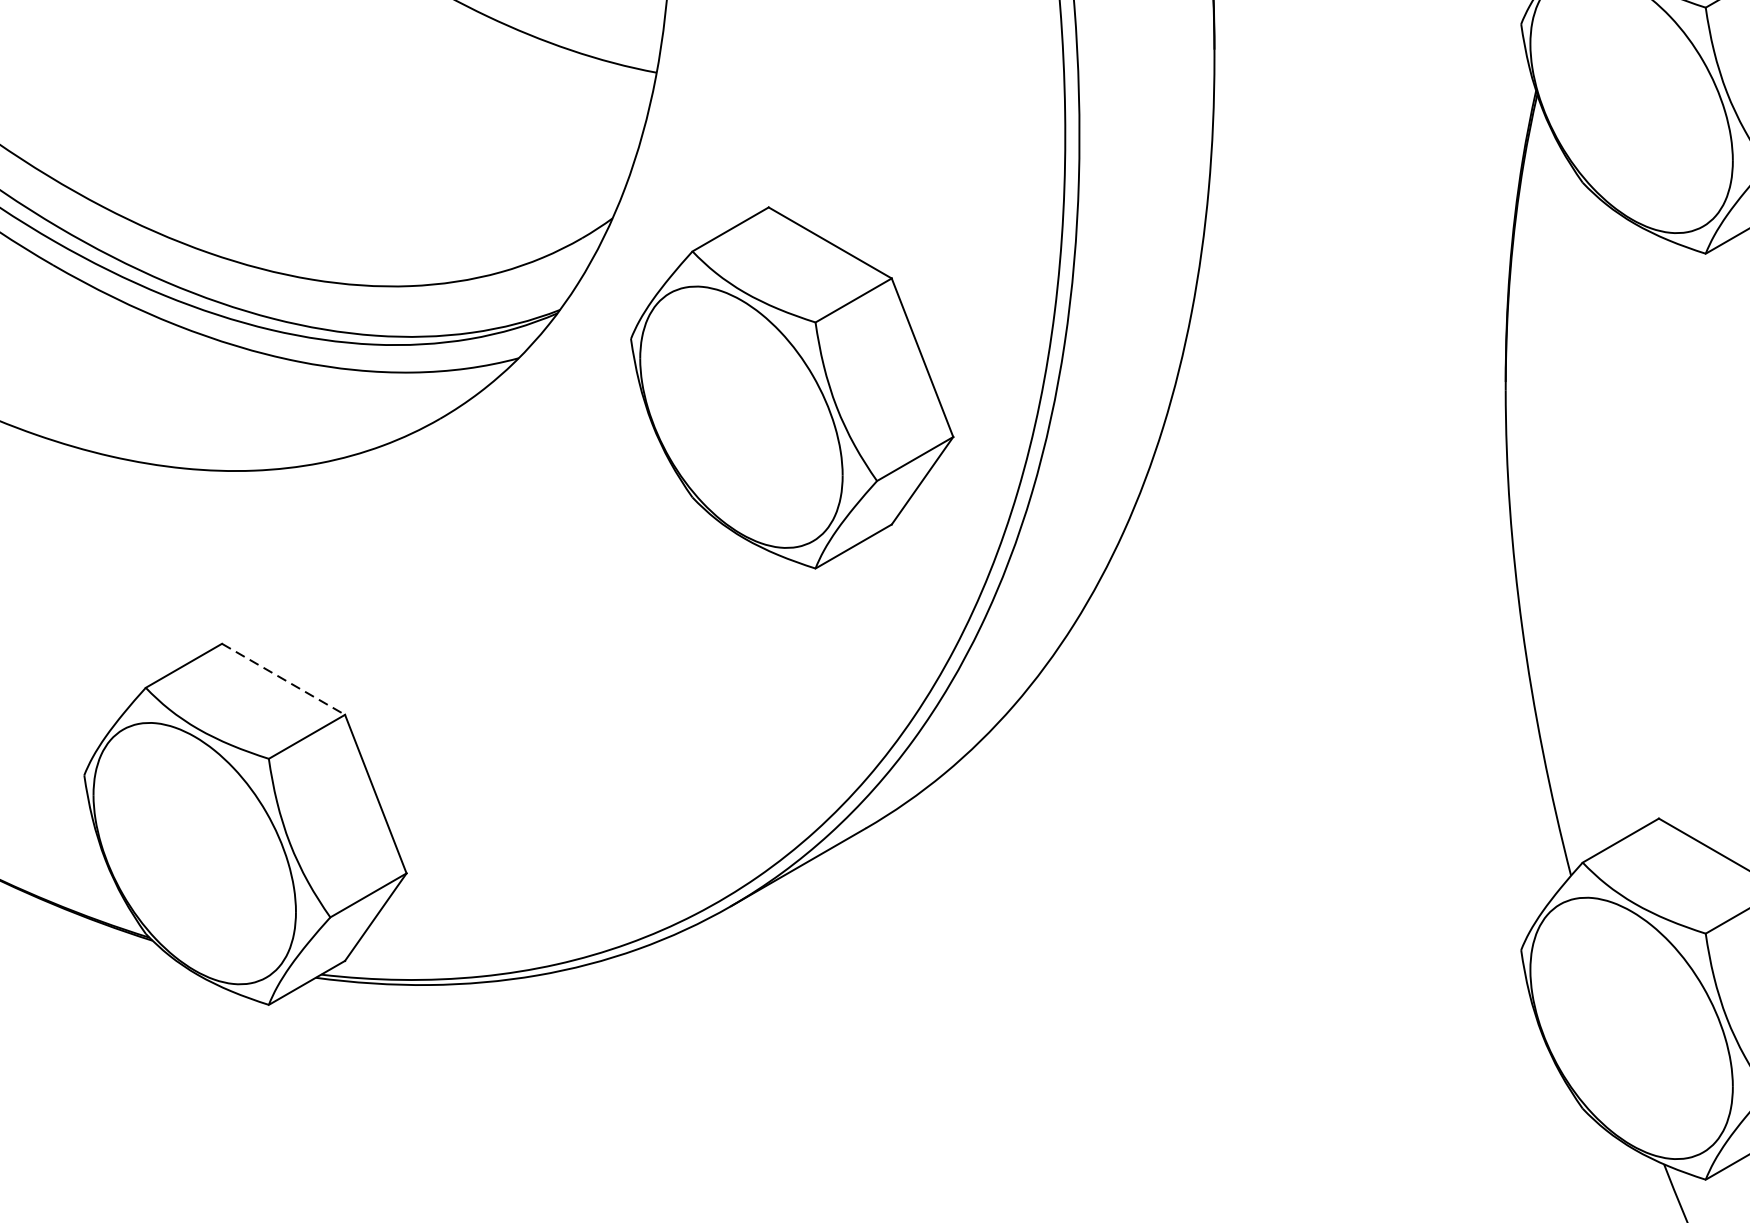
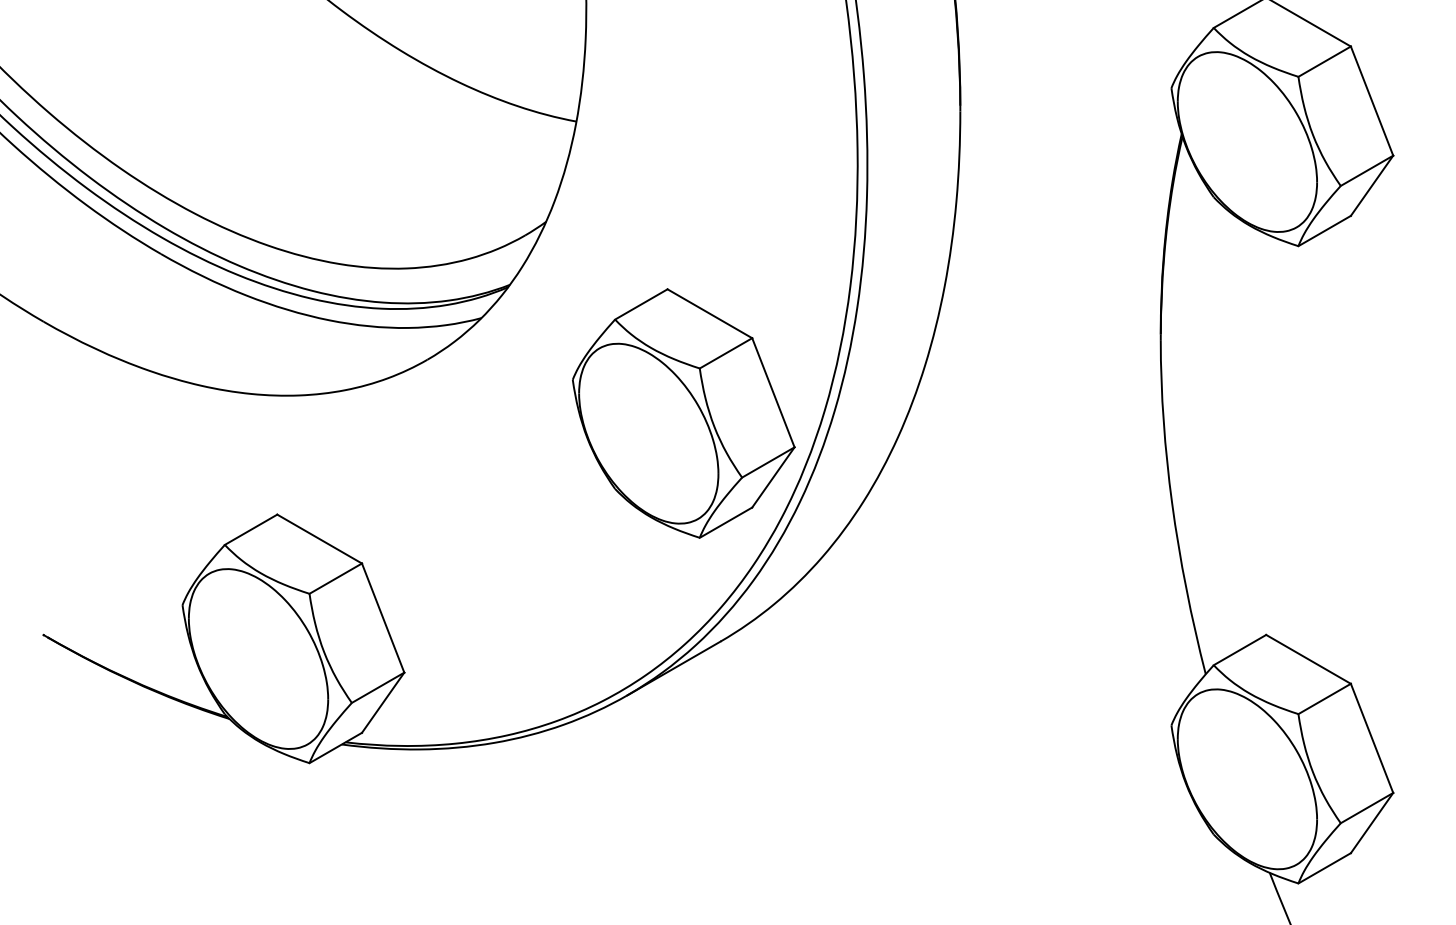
part: (791, 387) -> (683, 413), moved
line: (283, 679) -> (319, 539), dashed -> solid

